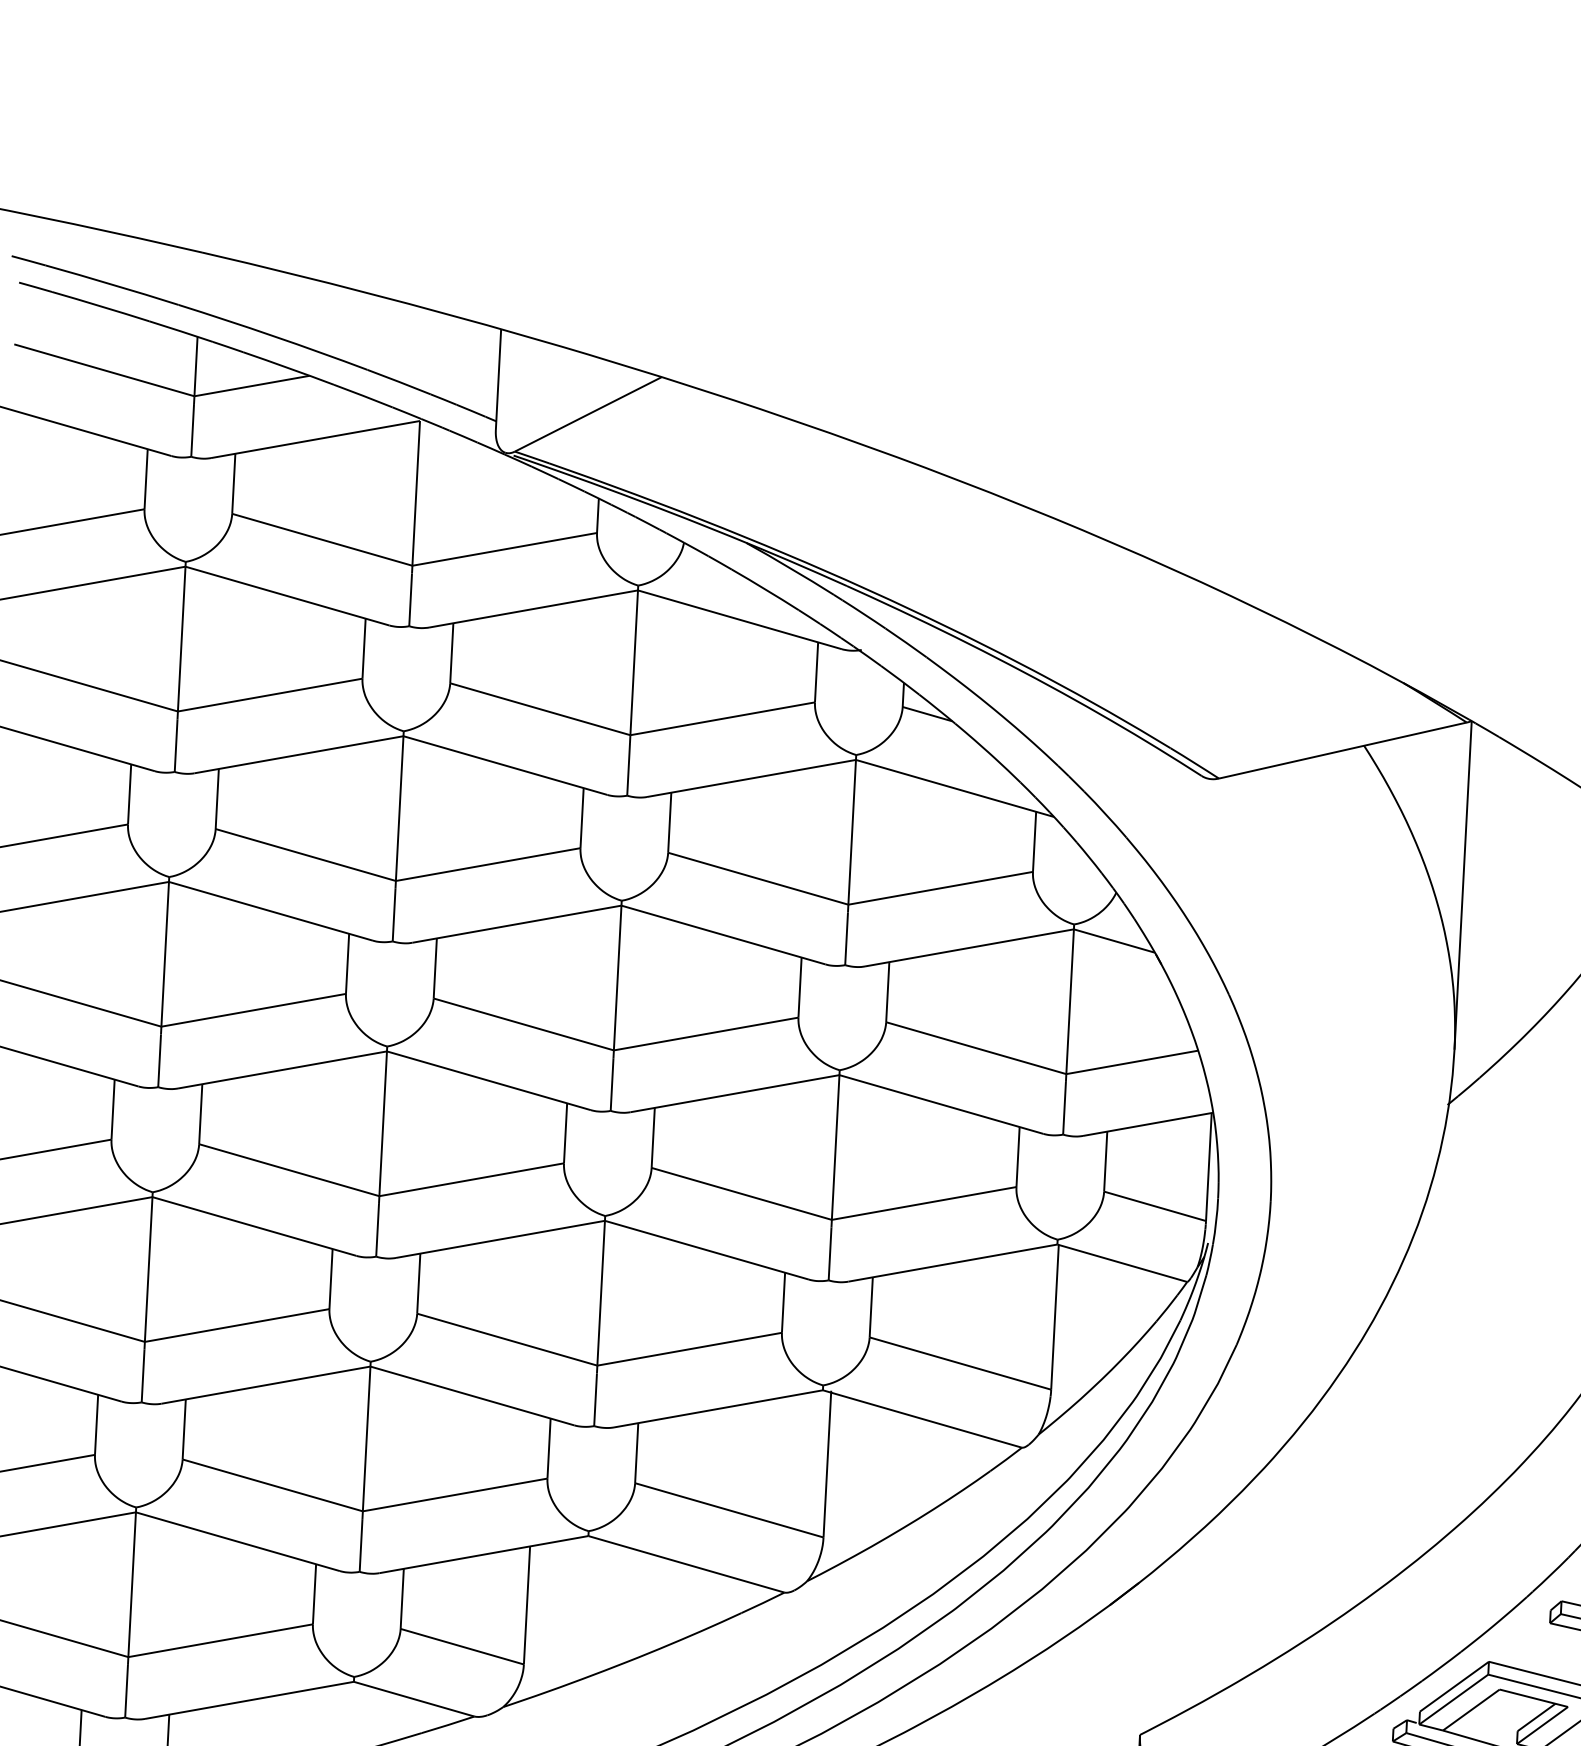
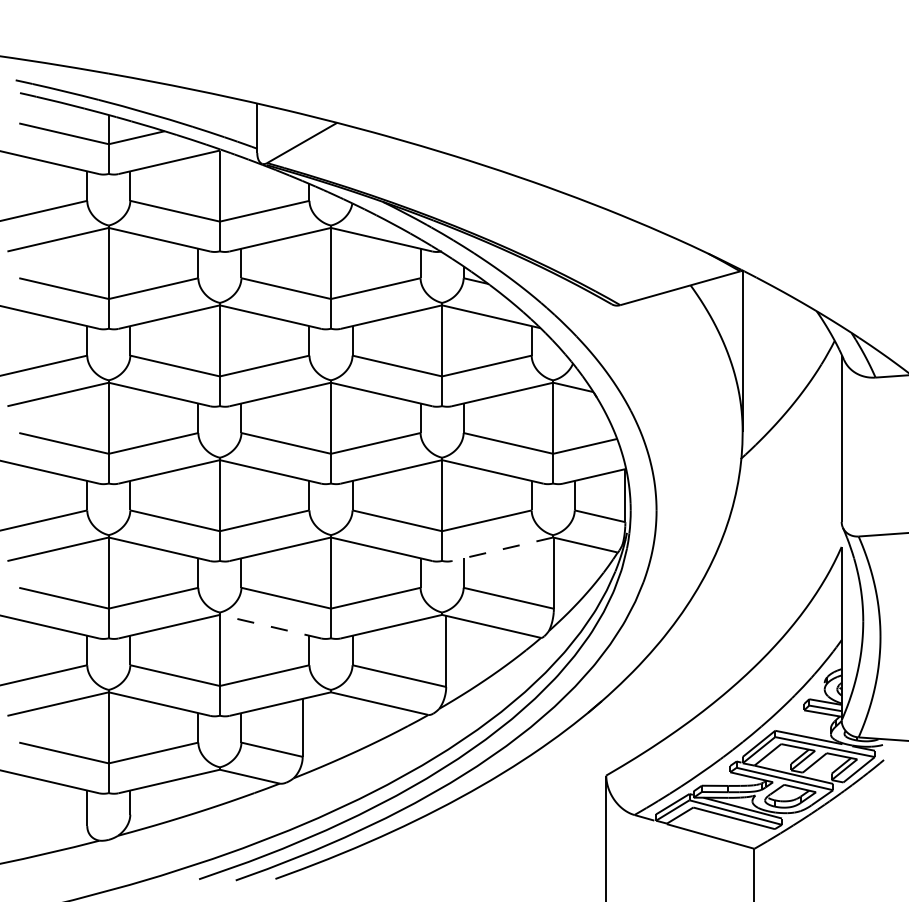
line: (952, 1263) -> (502, 549), solid -> dashed
line: (472, 1395) -> (270, 626), solid -> dashed

